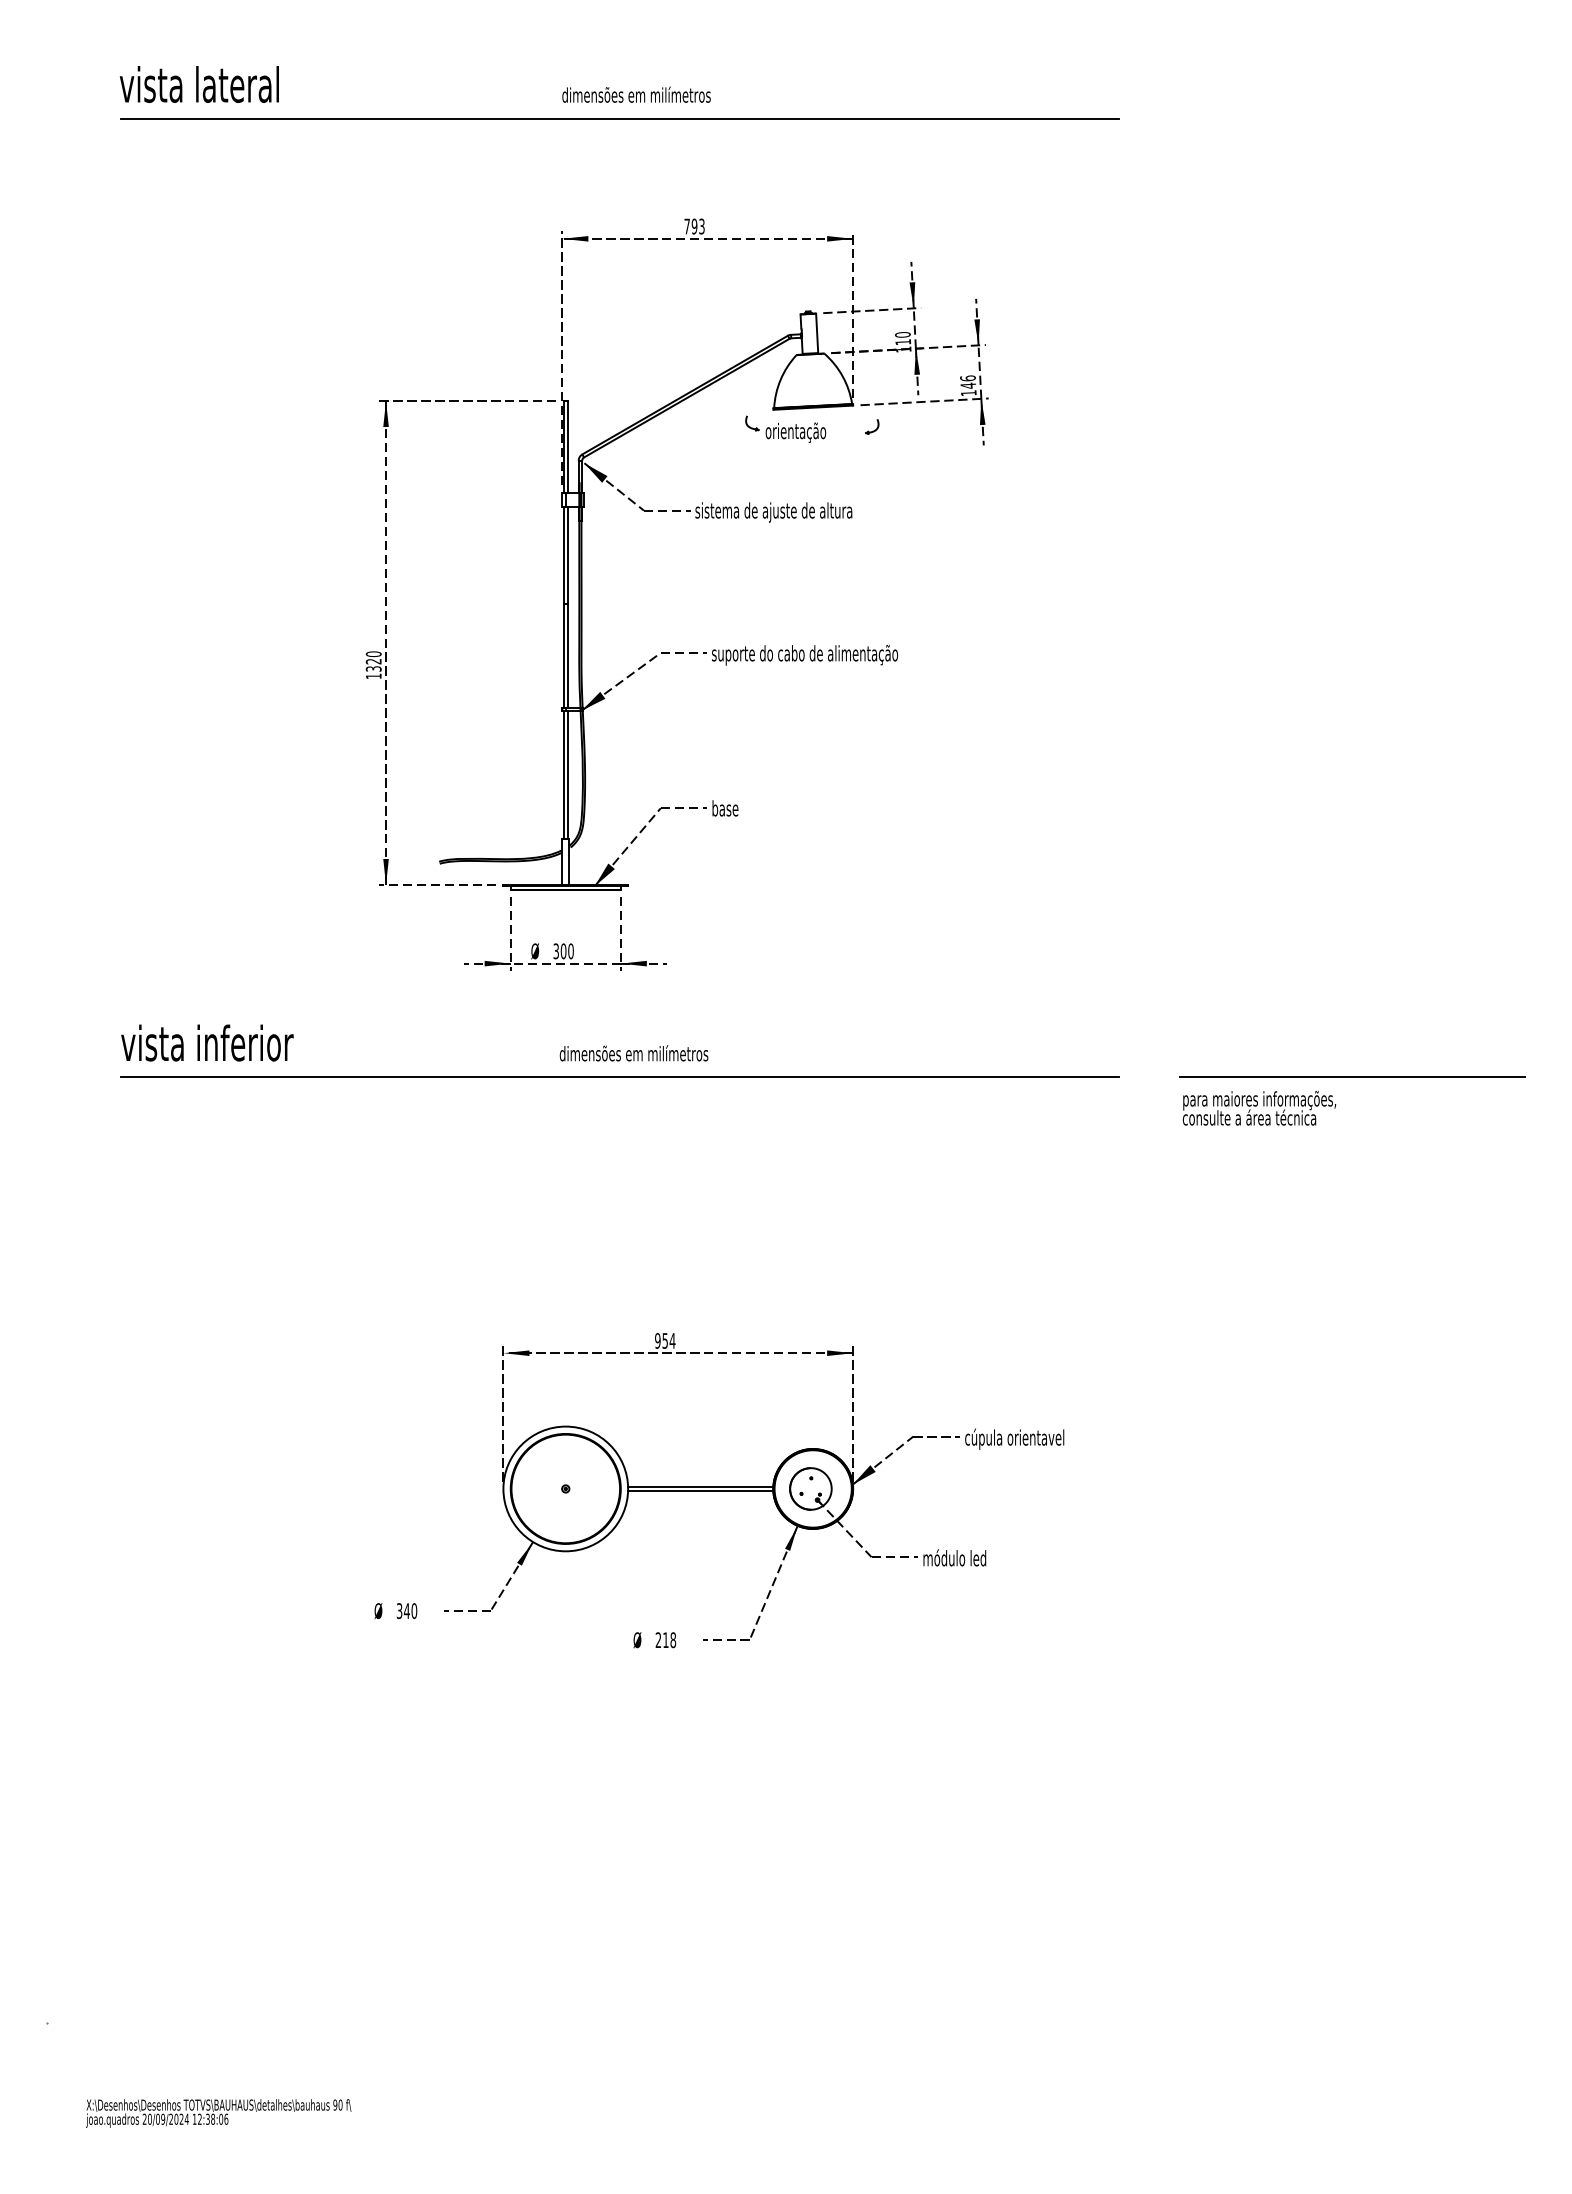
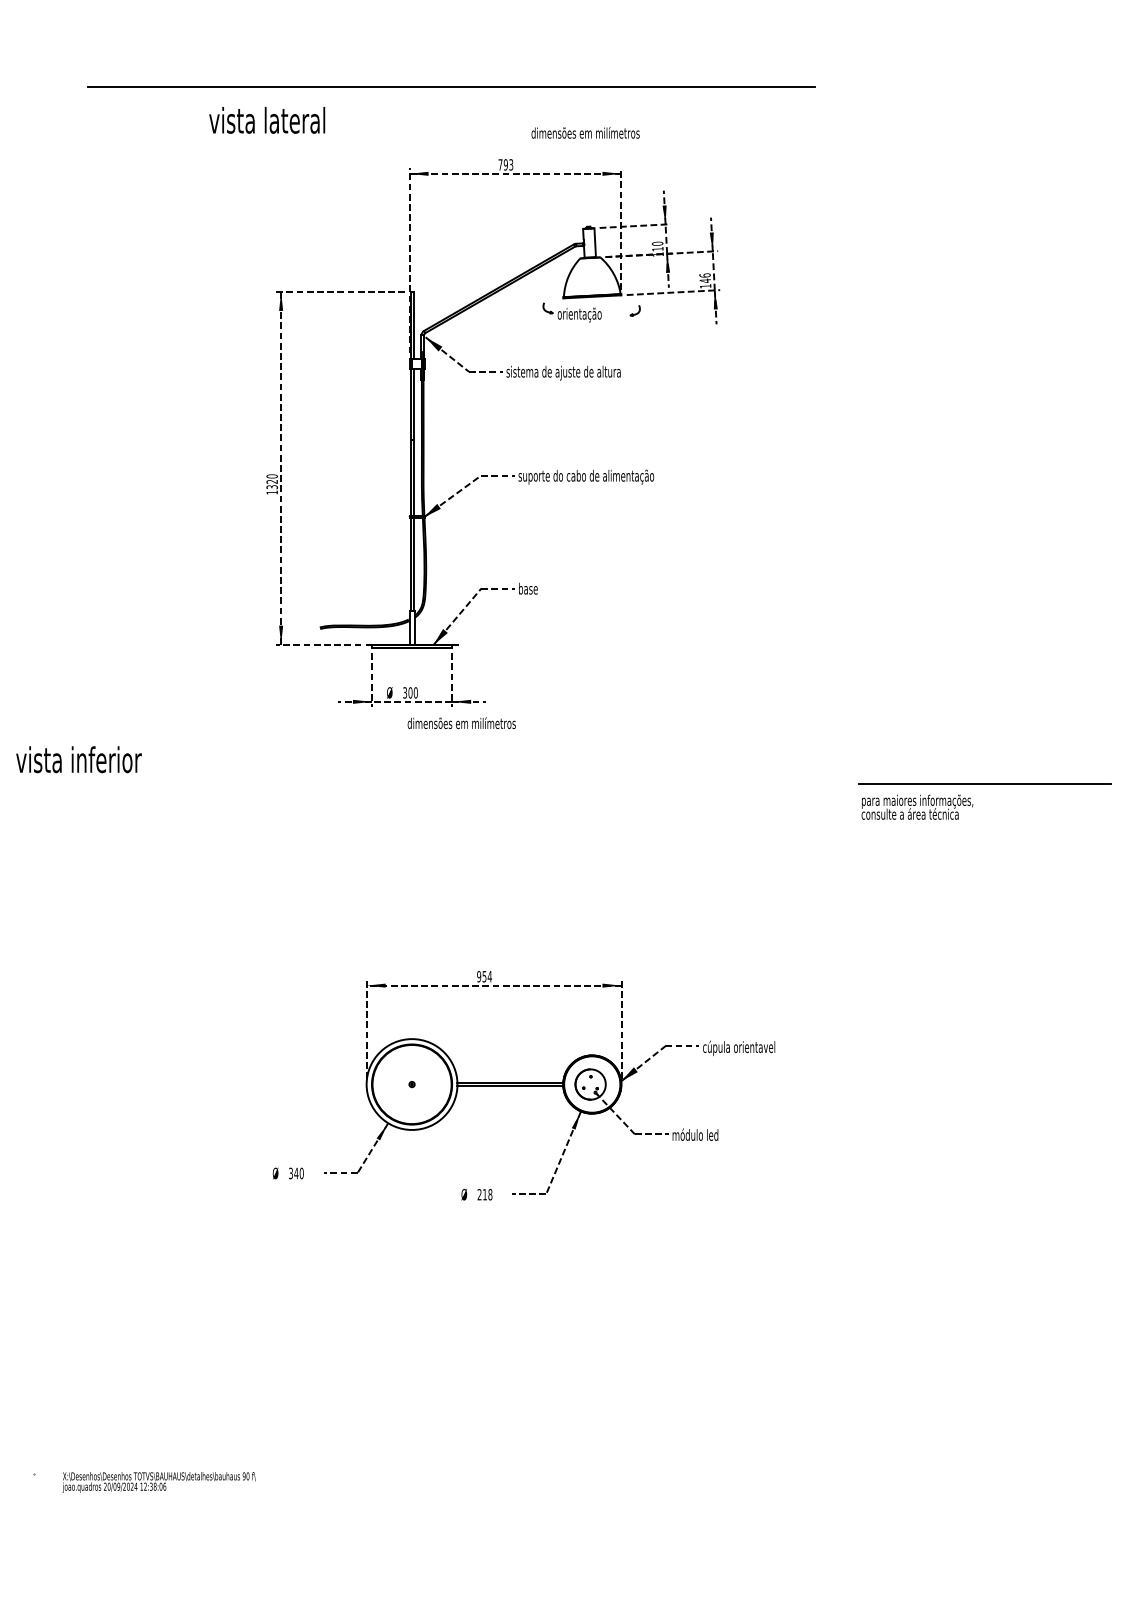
text: (199, 84) -> (267, 120), moved
text: (636, 94) -> (585, 132), moved
text: (206, 1042) -> (78, 759), moved
text: (633, 1052) -> (461, 722), moved
line: (618, 1077) -> (450, 784), removed
text: (217, 2113) -> (158, 1482), moved

